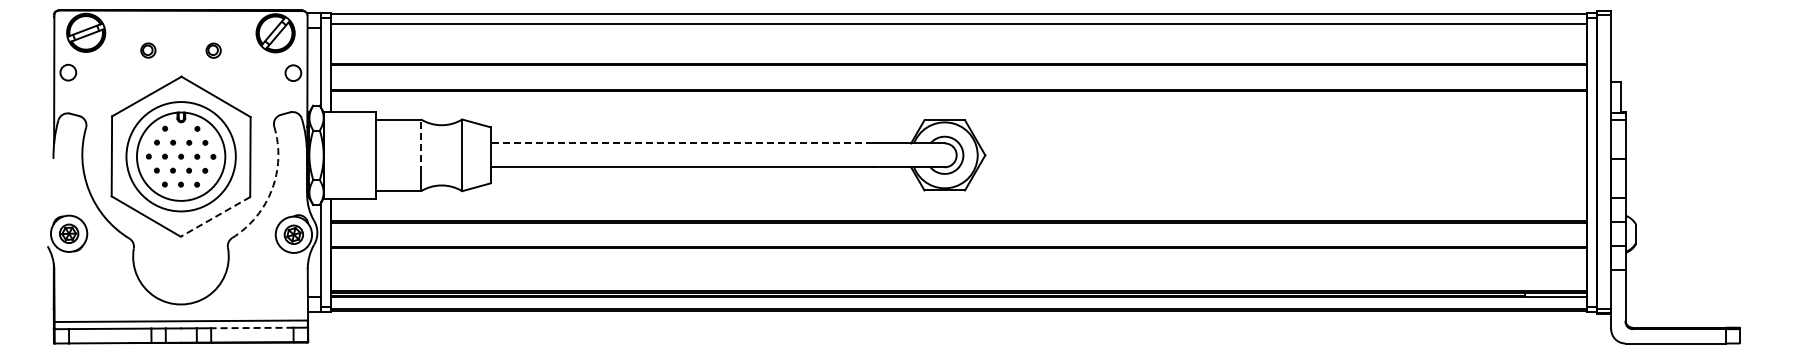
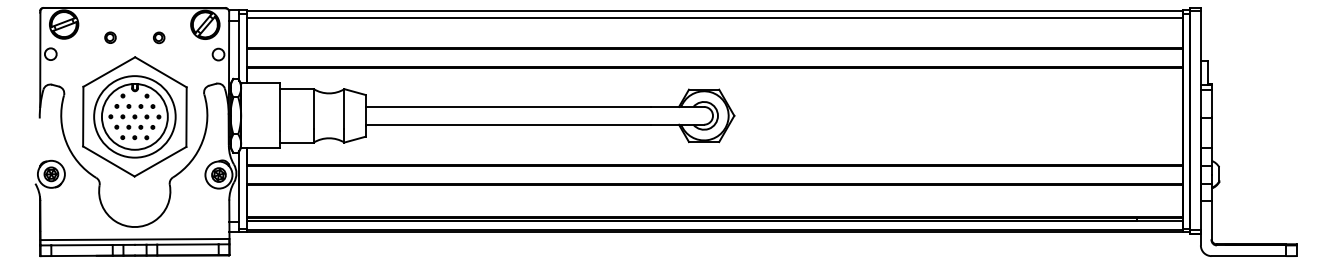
line: (681, 143) -> (507, 107), dashed -> solid
line: (421, 146) -> (314, 109), dashed -> solid
arc: (272, 189) -> (202, 141), dashed -> solid
line: (215, 216) -> (160, 161), dashed -> solid
line: (251, 328) -> (187, 244), dashed -> solid

